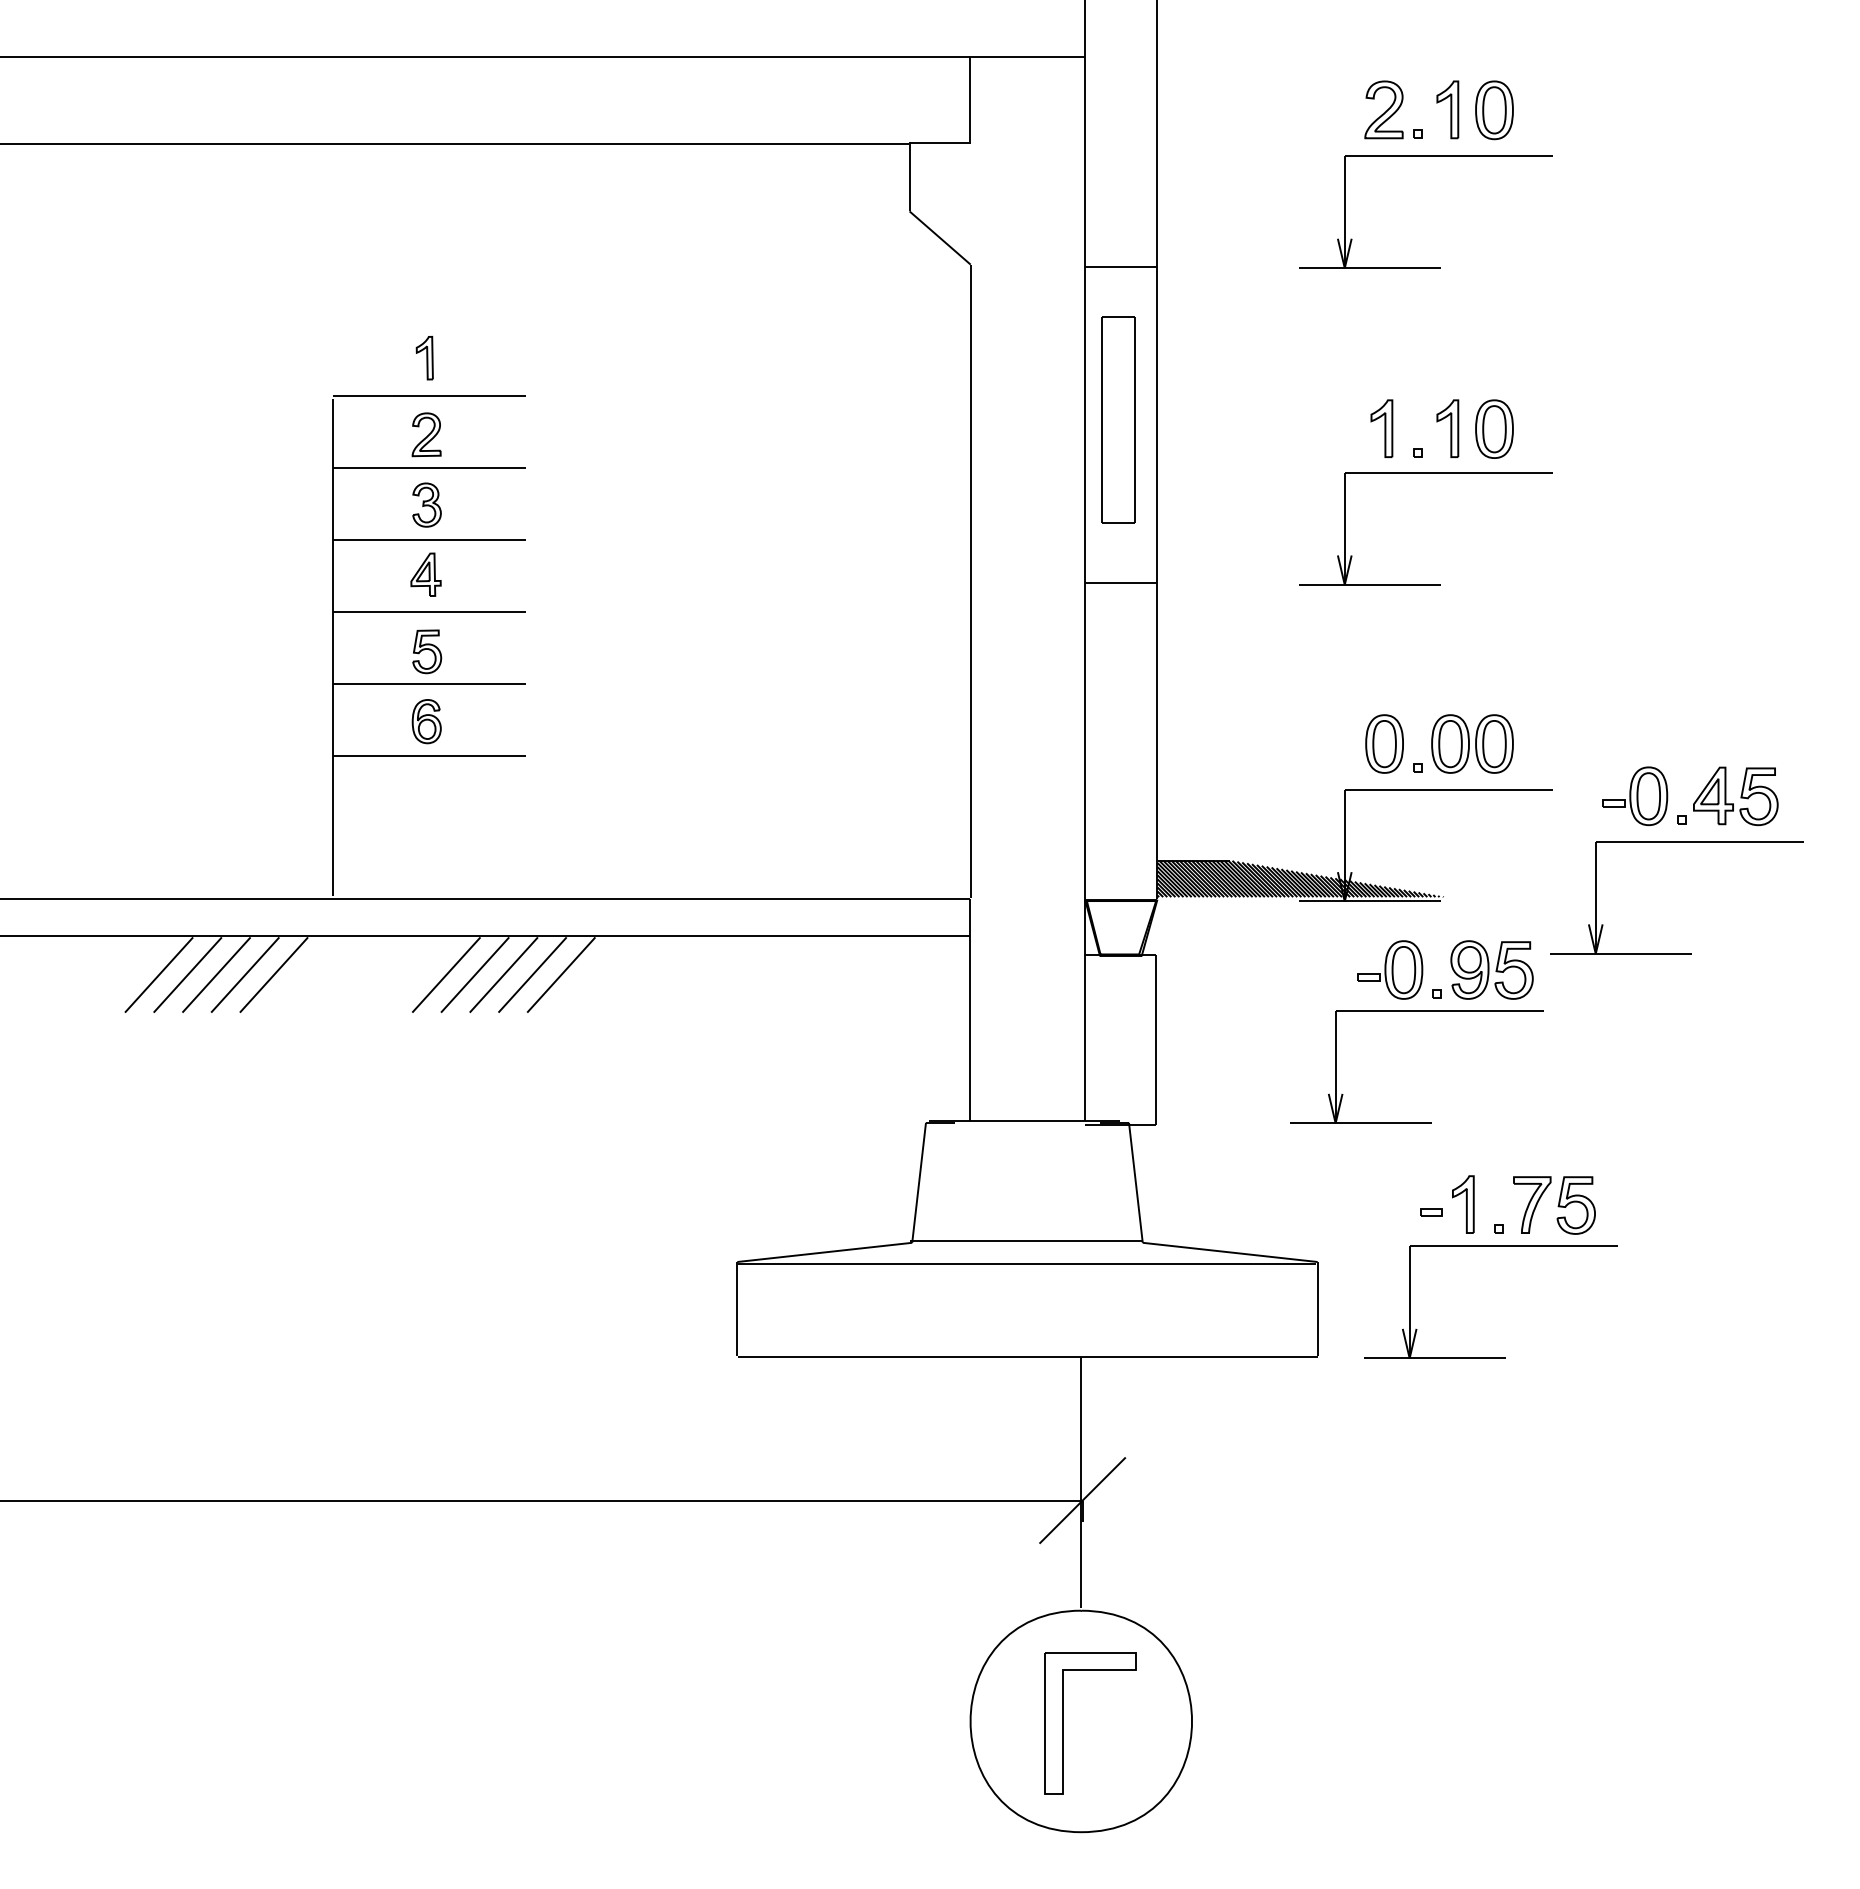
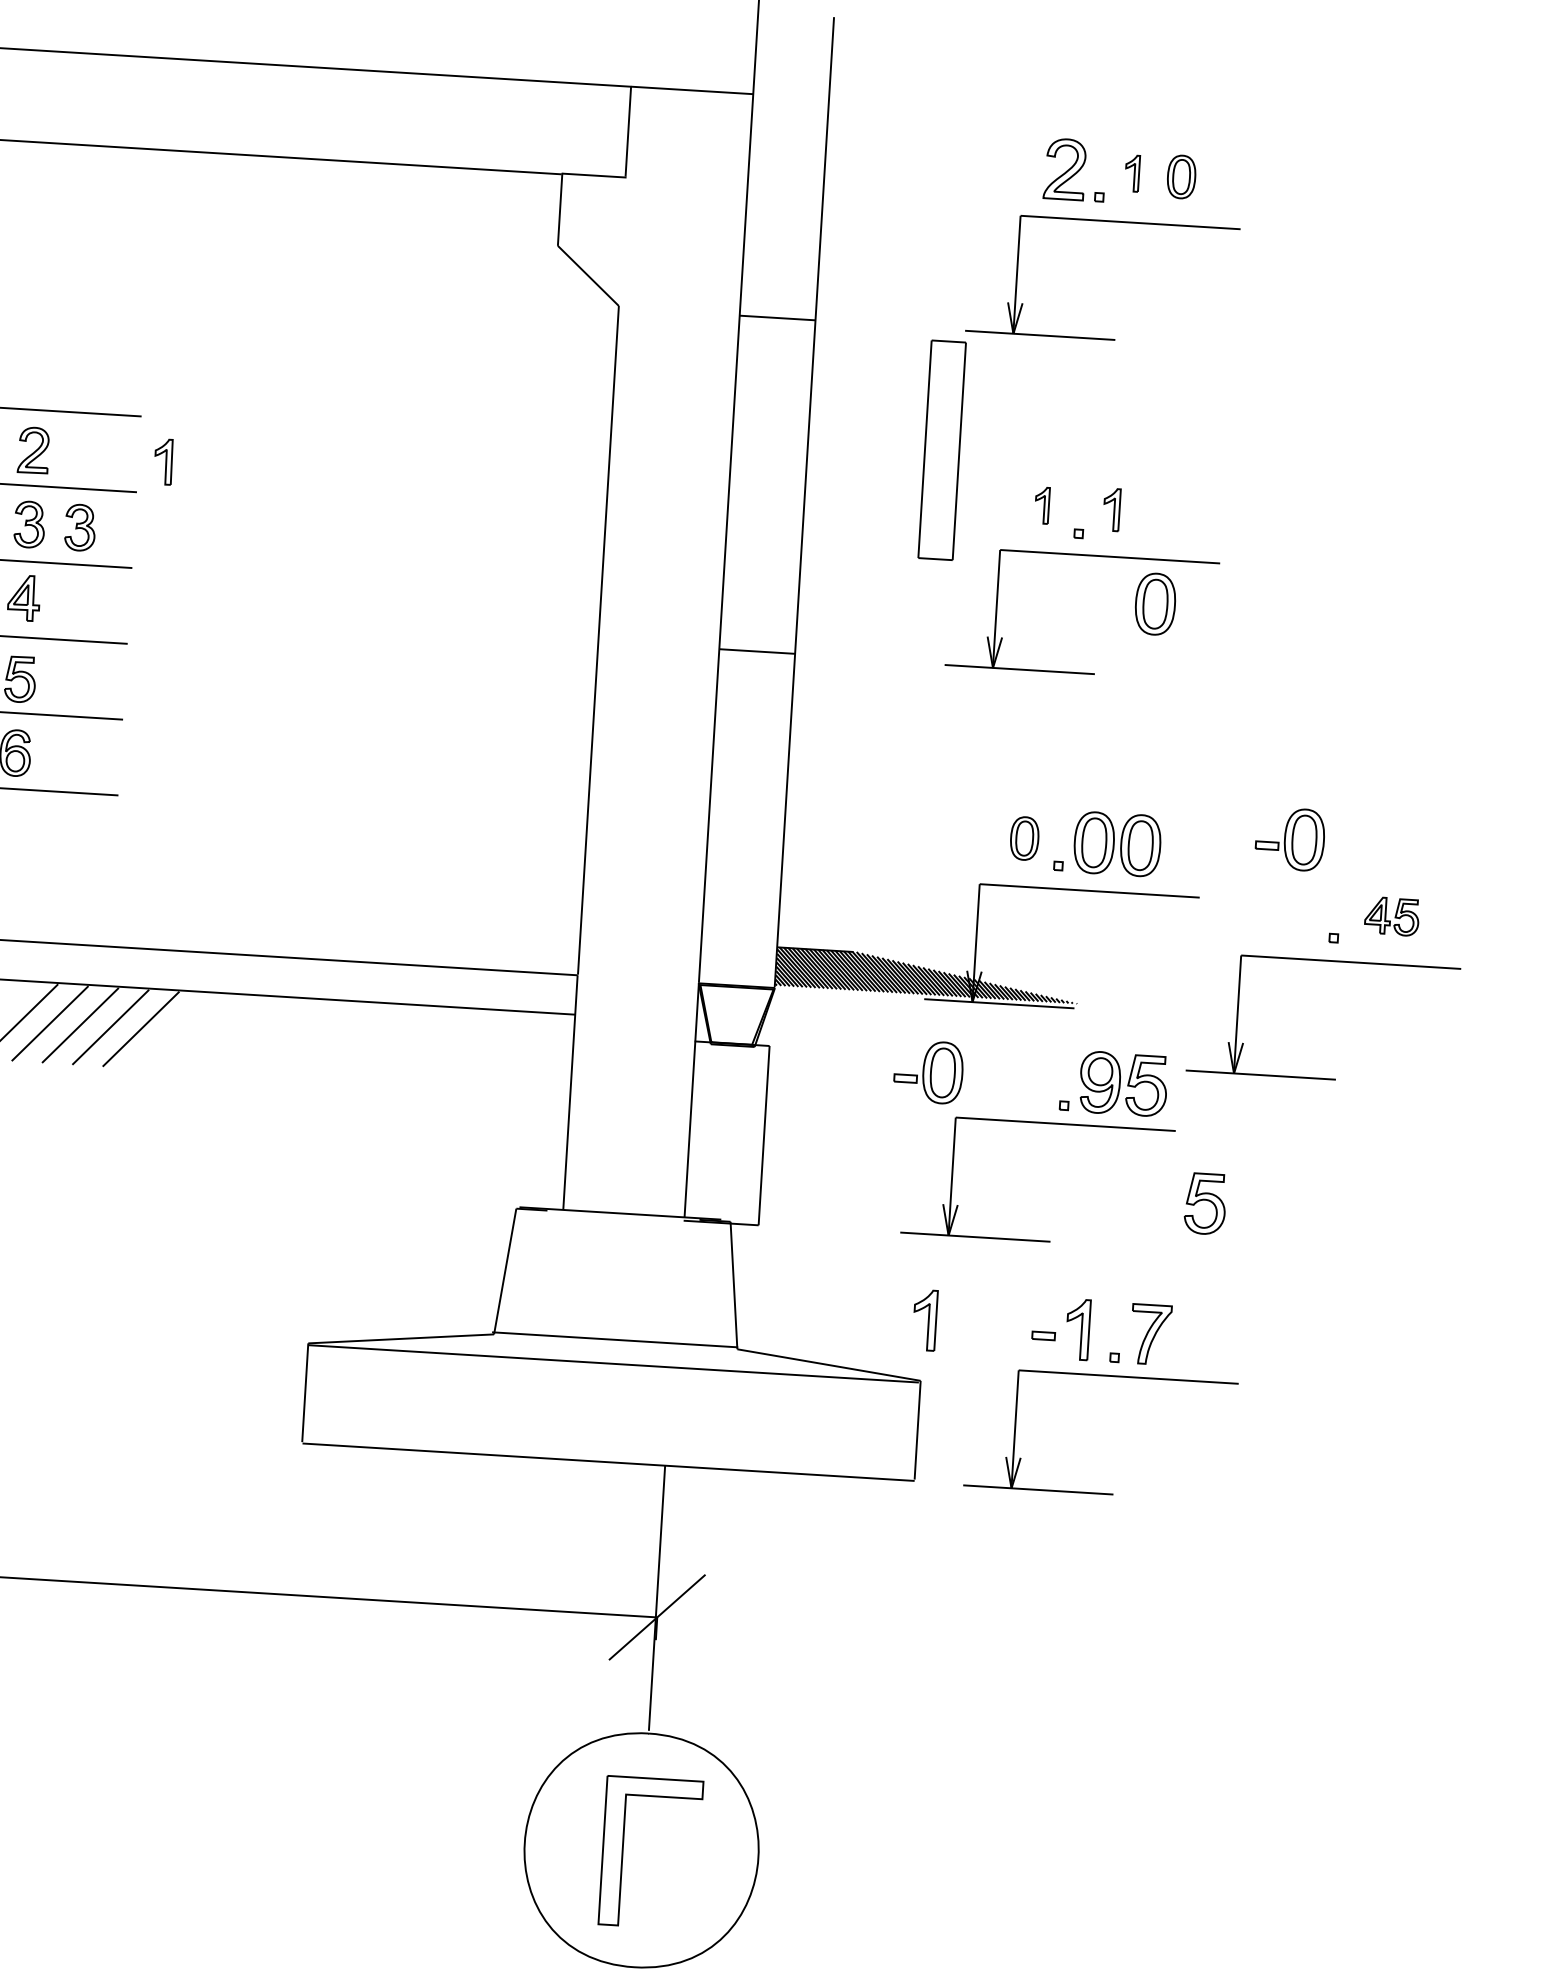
part: (1447, 109) -> (1132, 173), size x0.6
part: (1494, 110) -> (1181, 177), size x0.7
part: (424, 358) -> (163, 462), moved
part: (1118, 419) -> (942, 449), moved
part: (1381, 428) -> (1041, 505), size x0.6
part: (1447, 428) -> (1111, 509), size x0.7
part: (1494, 428) -> (1155, 603), moved
part: (474, 504) -> (79, 527), added
part: (1384, 743) -> (1024, 838), size x0.7
part: (1635, 796) -> (1290, 839), moved
part: (1735, 796) -> (1391, 916), size x0.6
part: (1390, 969) -> (928, 1071), moved
part: (1318, 1204) -> (925, 1320), added
part: (1575, 1205) -> (1204, 1203), moved

